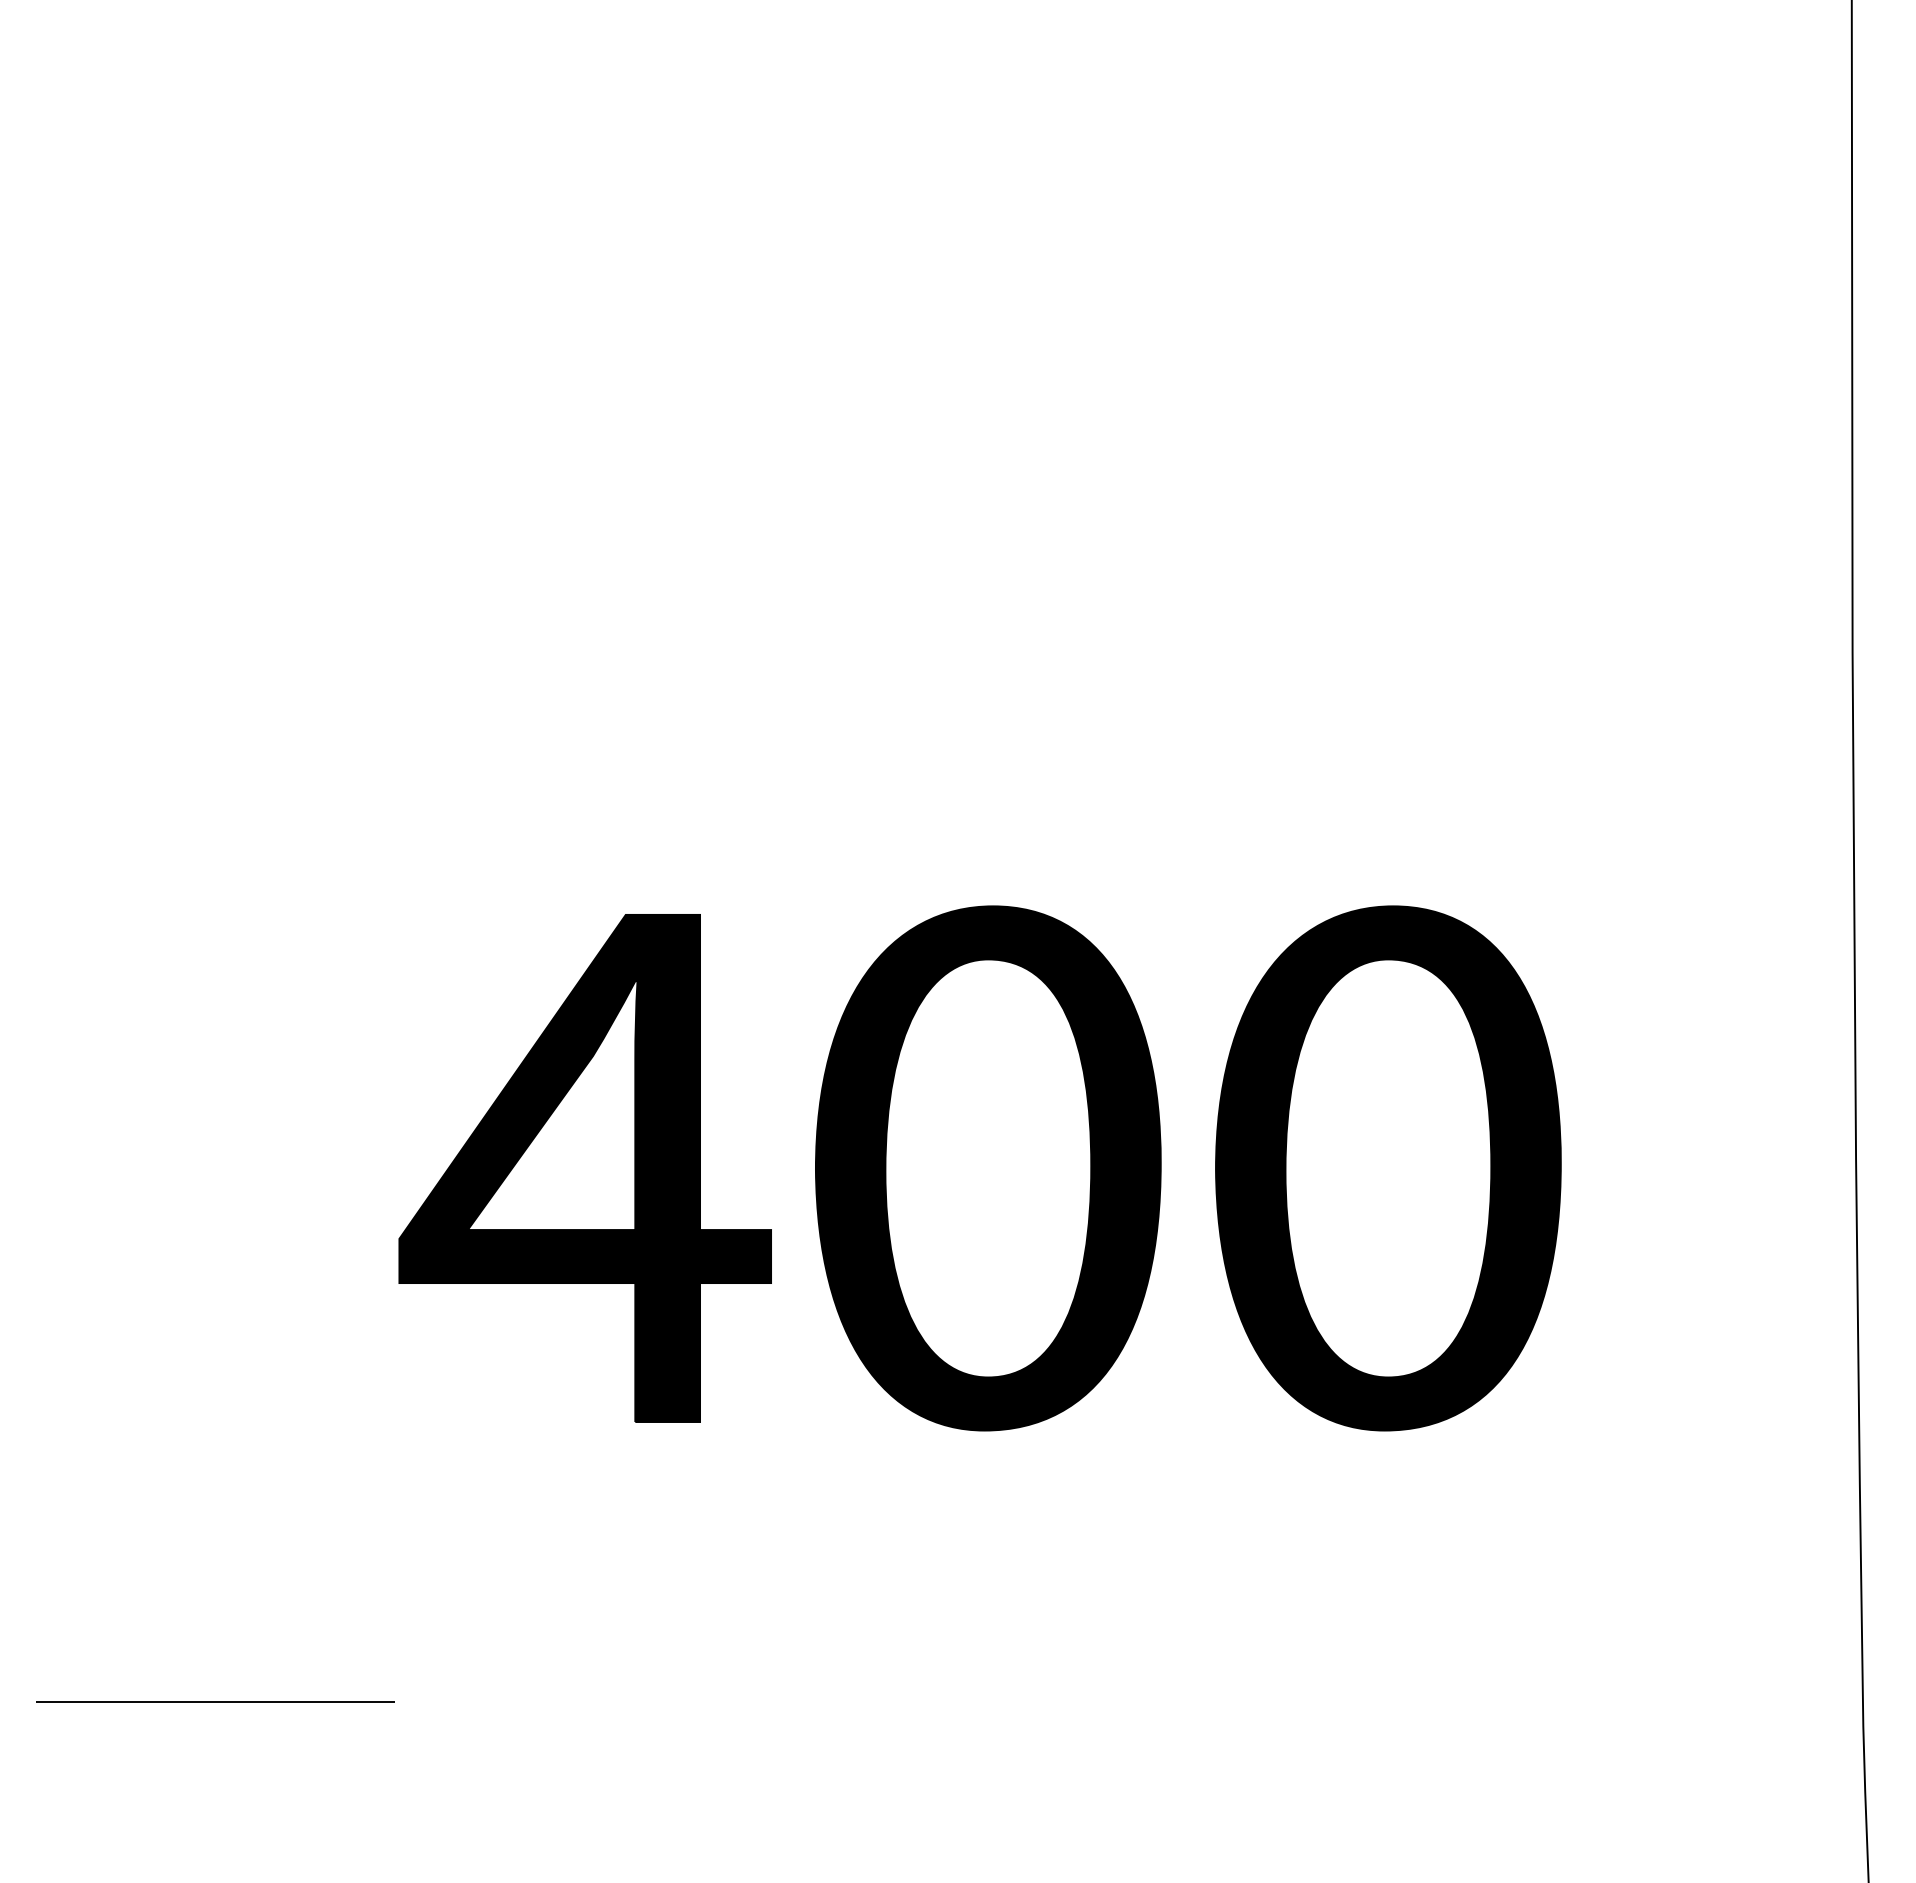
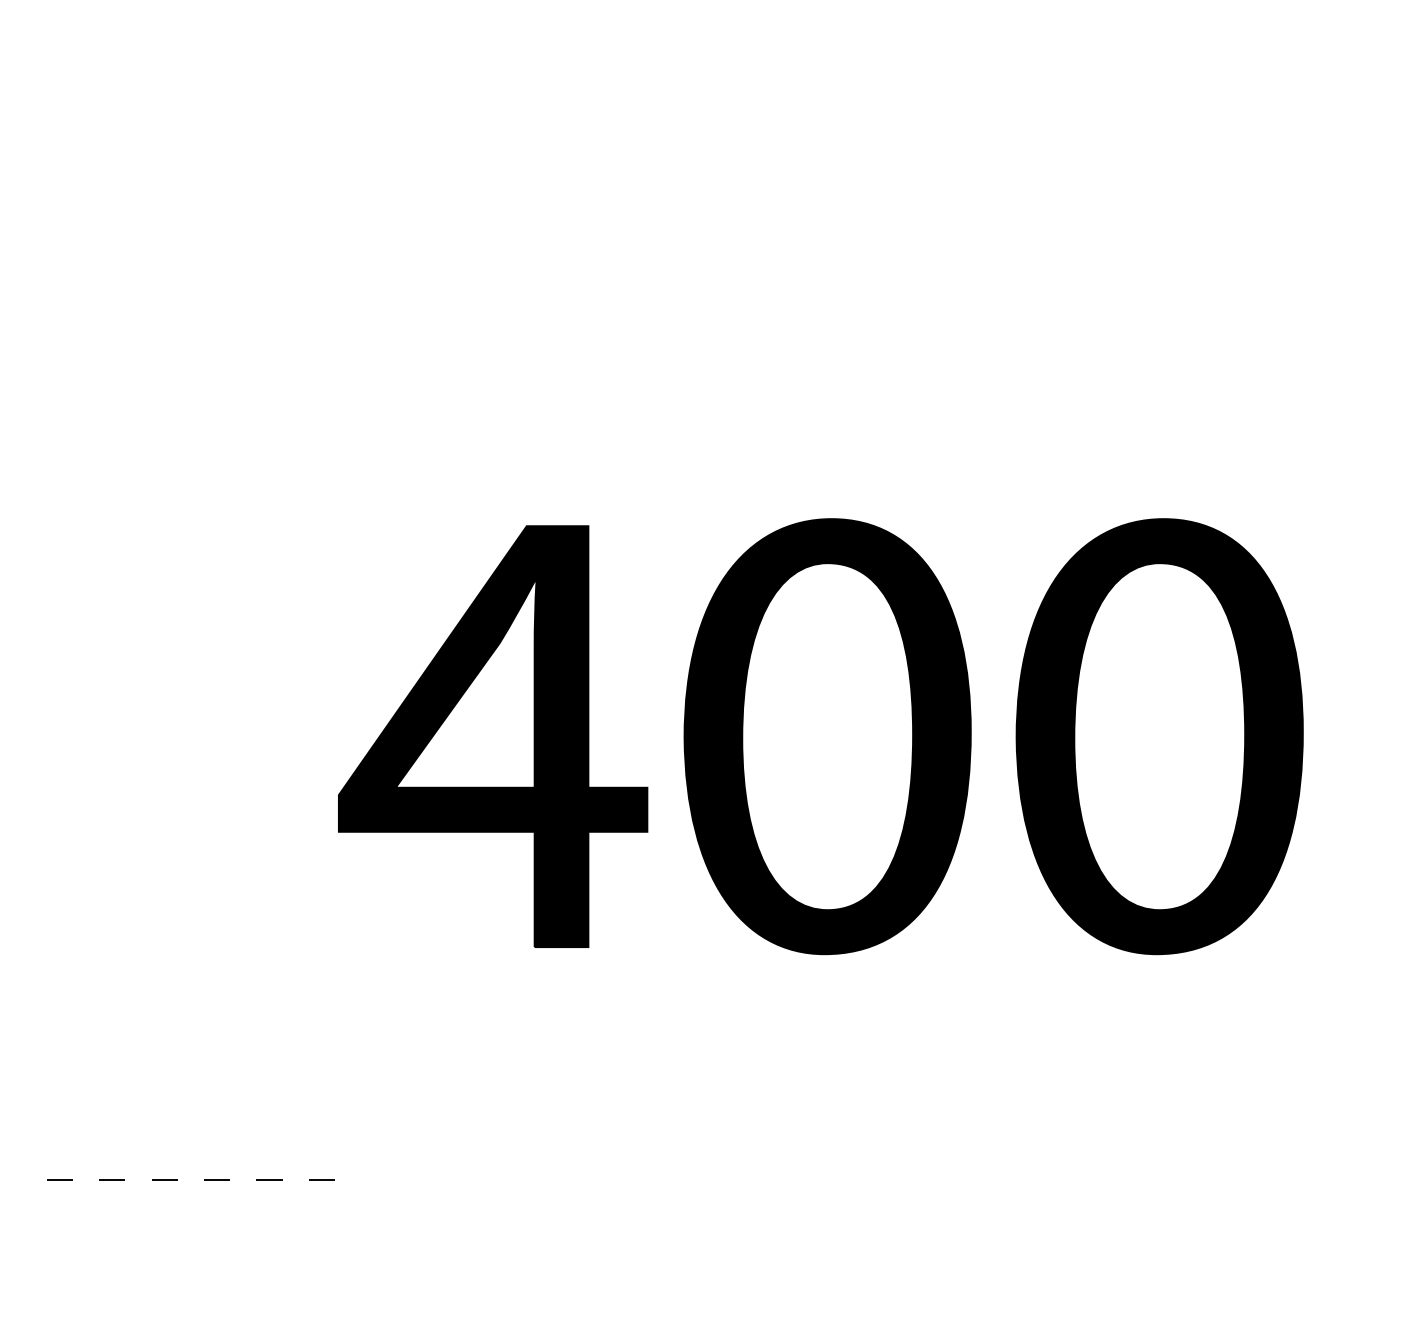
line: (214, 1702) -> (185, 1179), solid -> dashed

